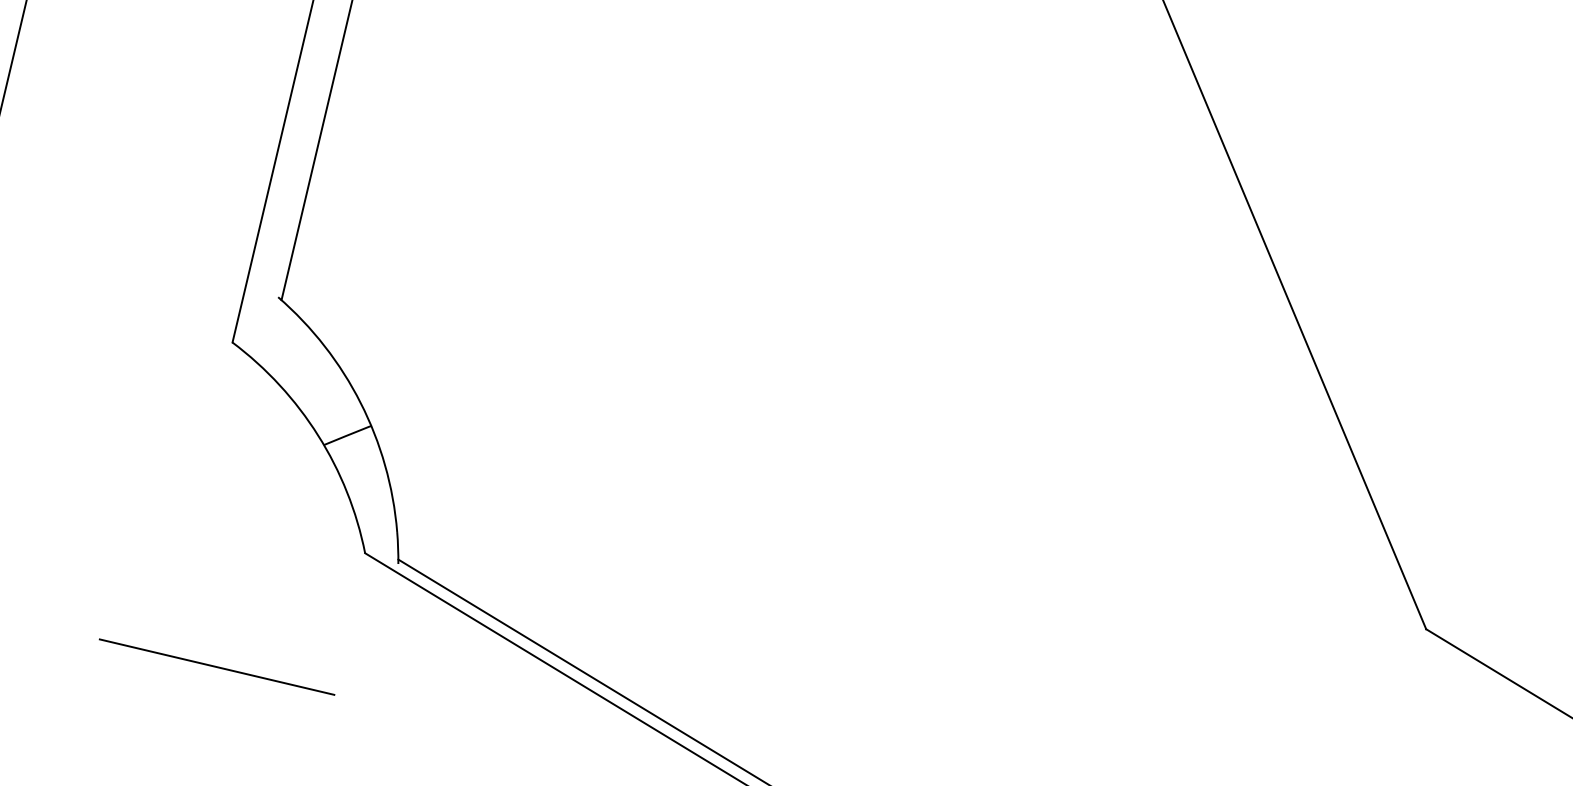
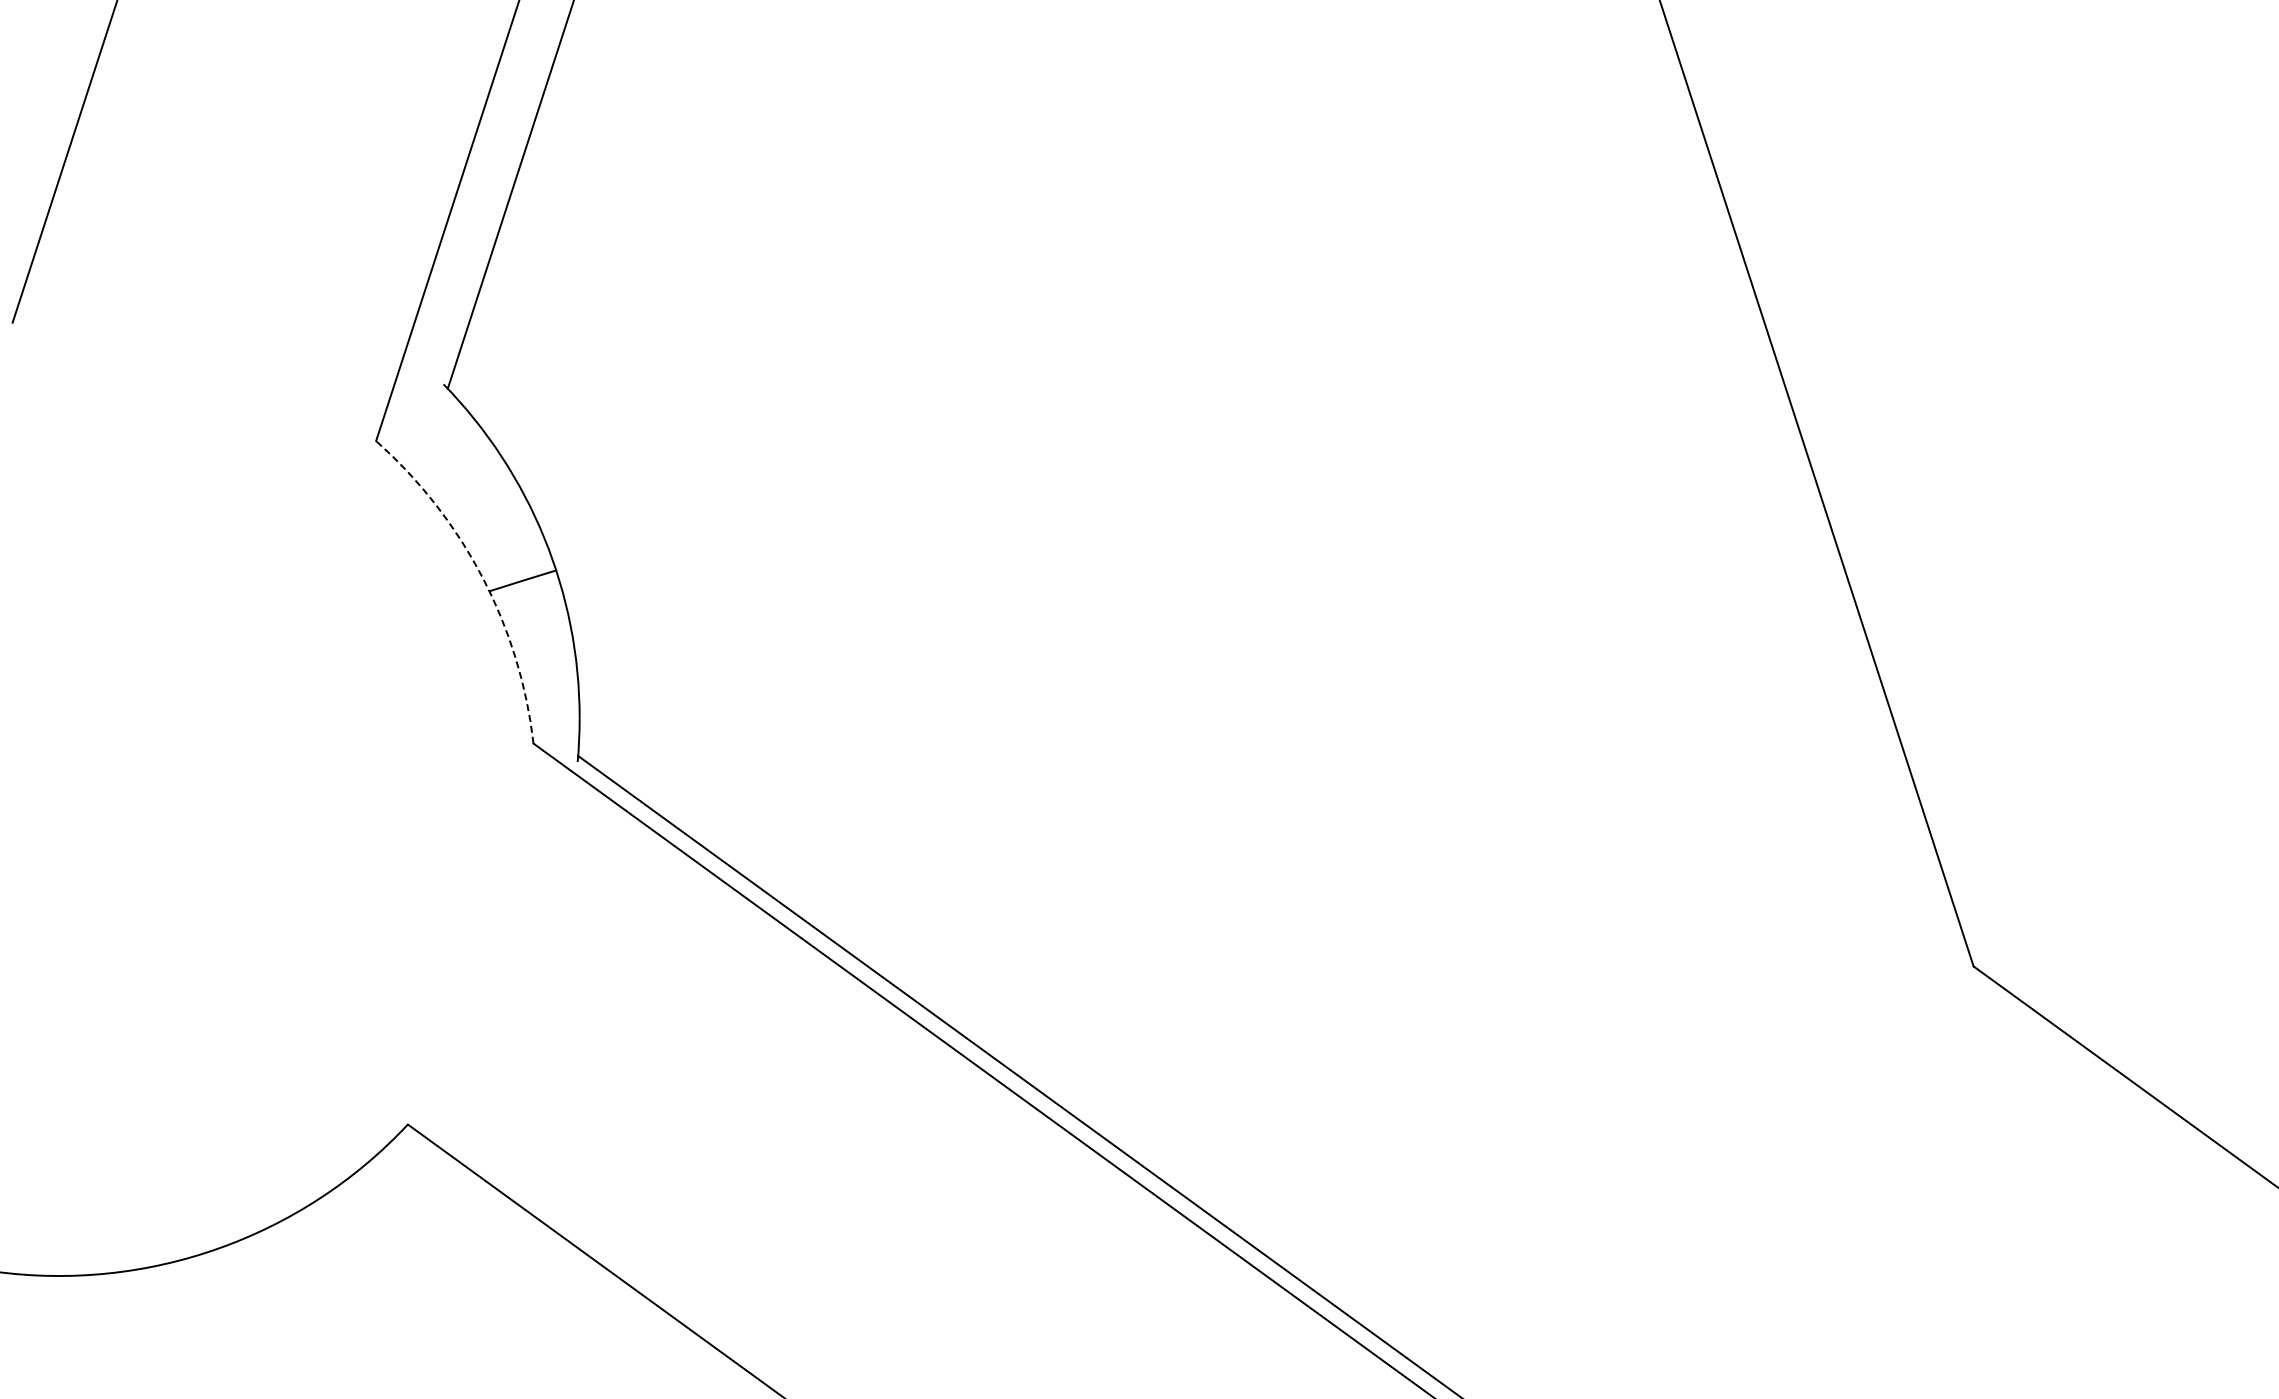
arc: (318, 435) -> (482, 577), solid -> dashed
line: (217, 667) -> (318, 882), removed

